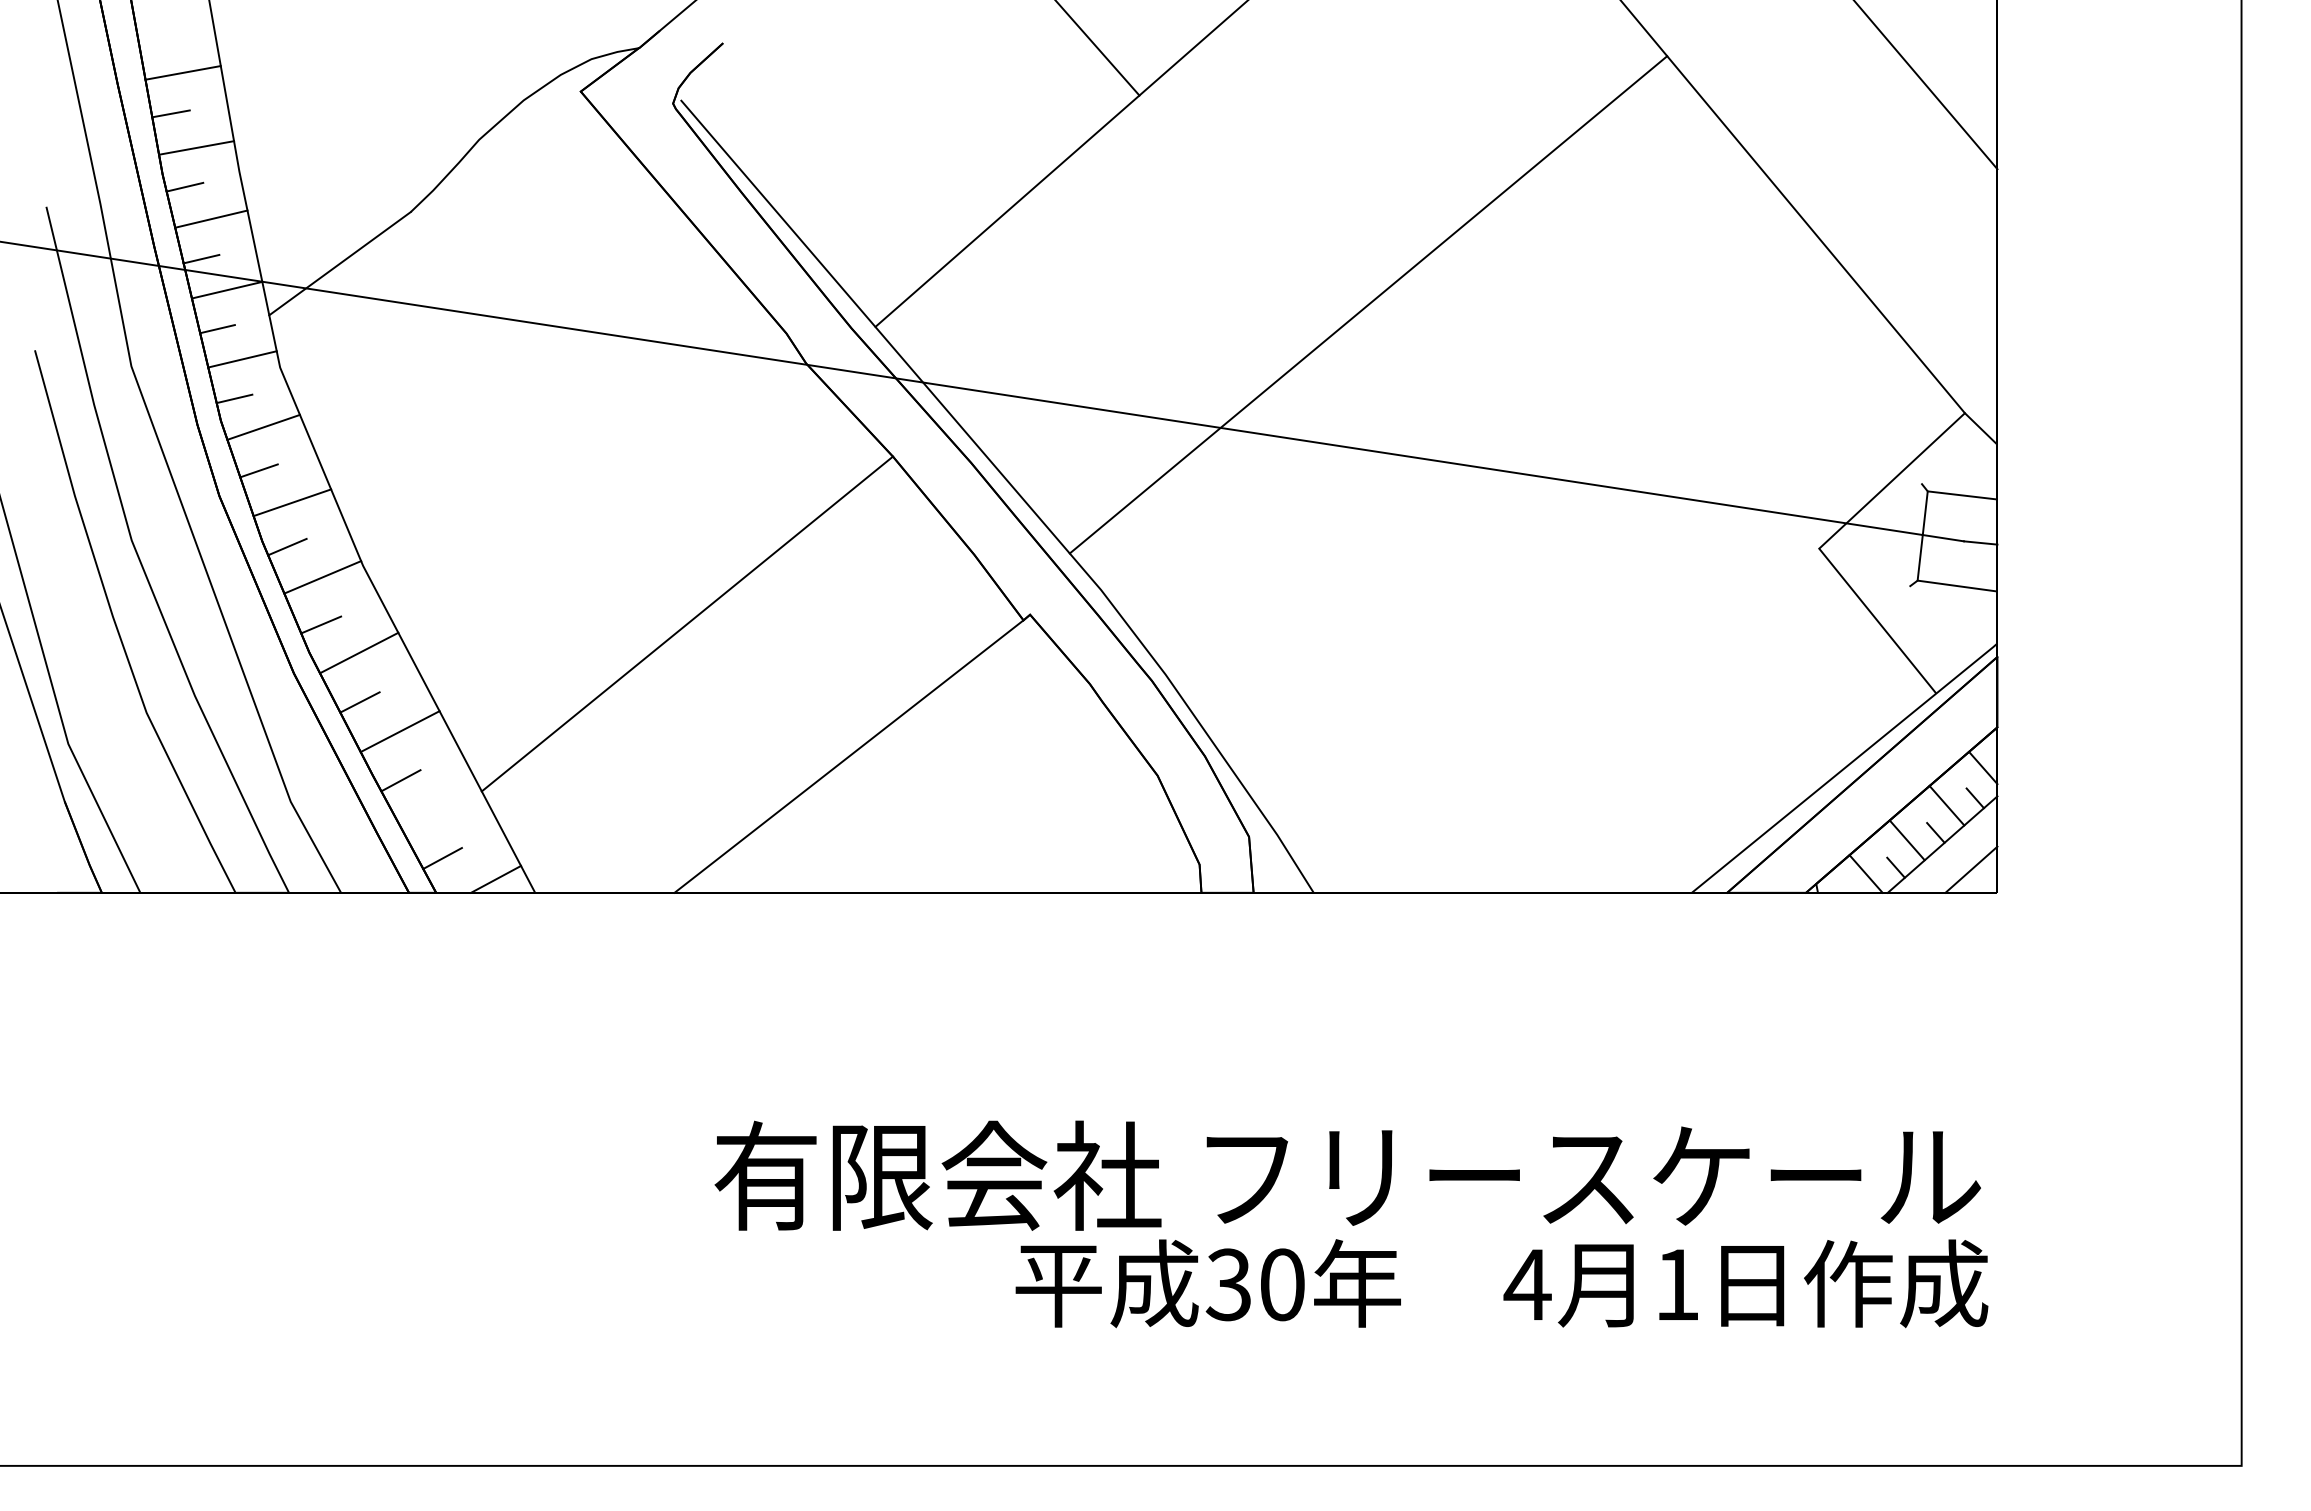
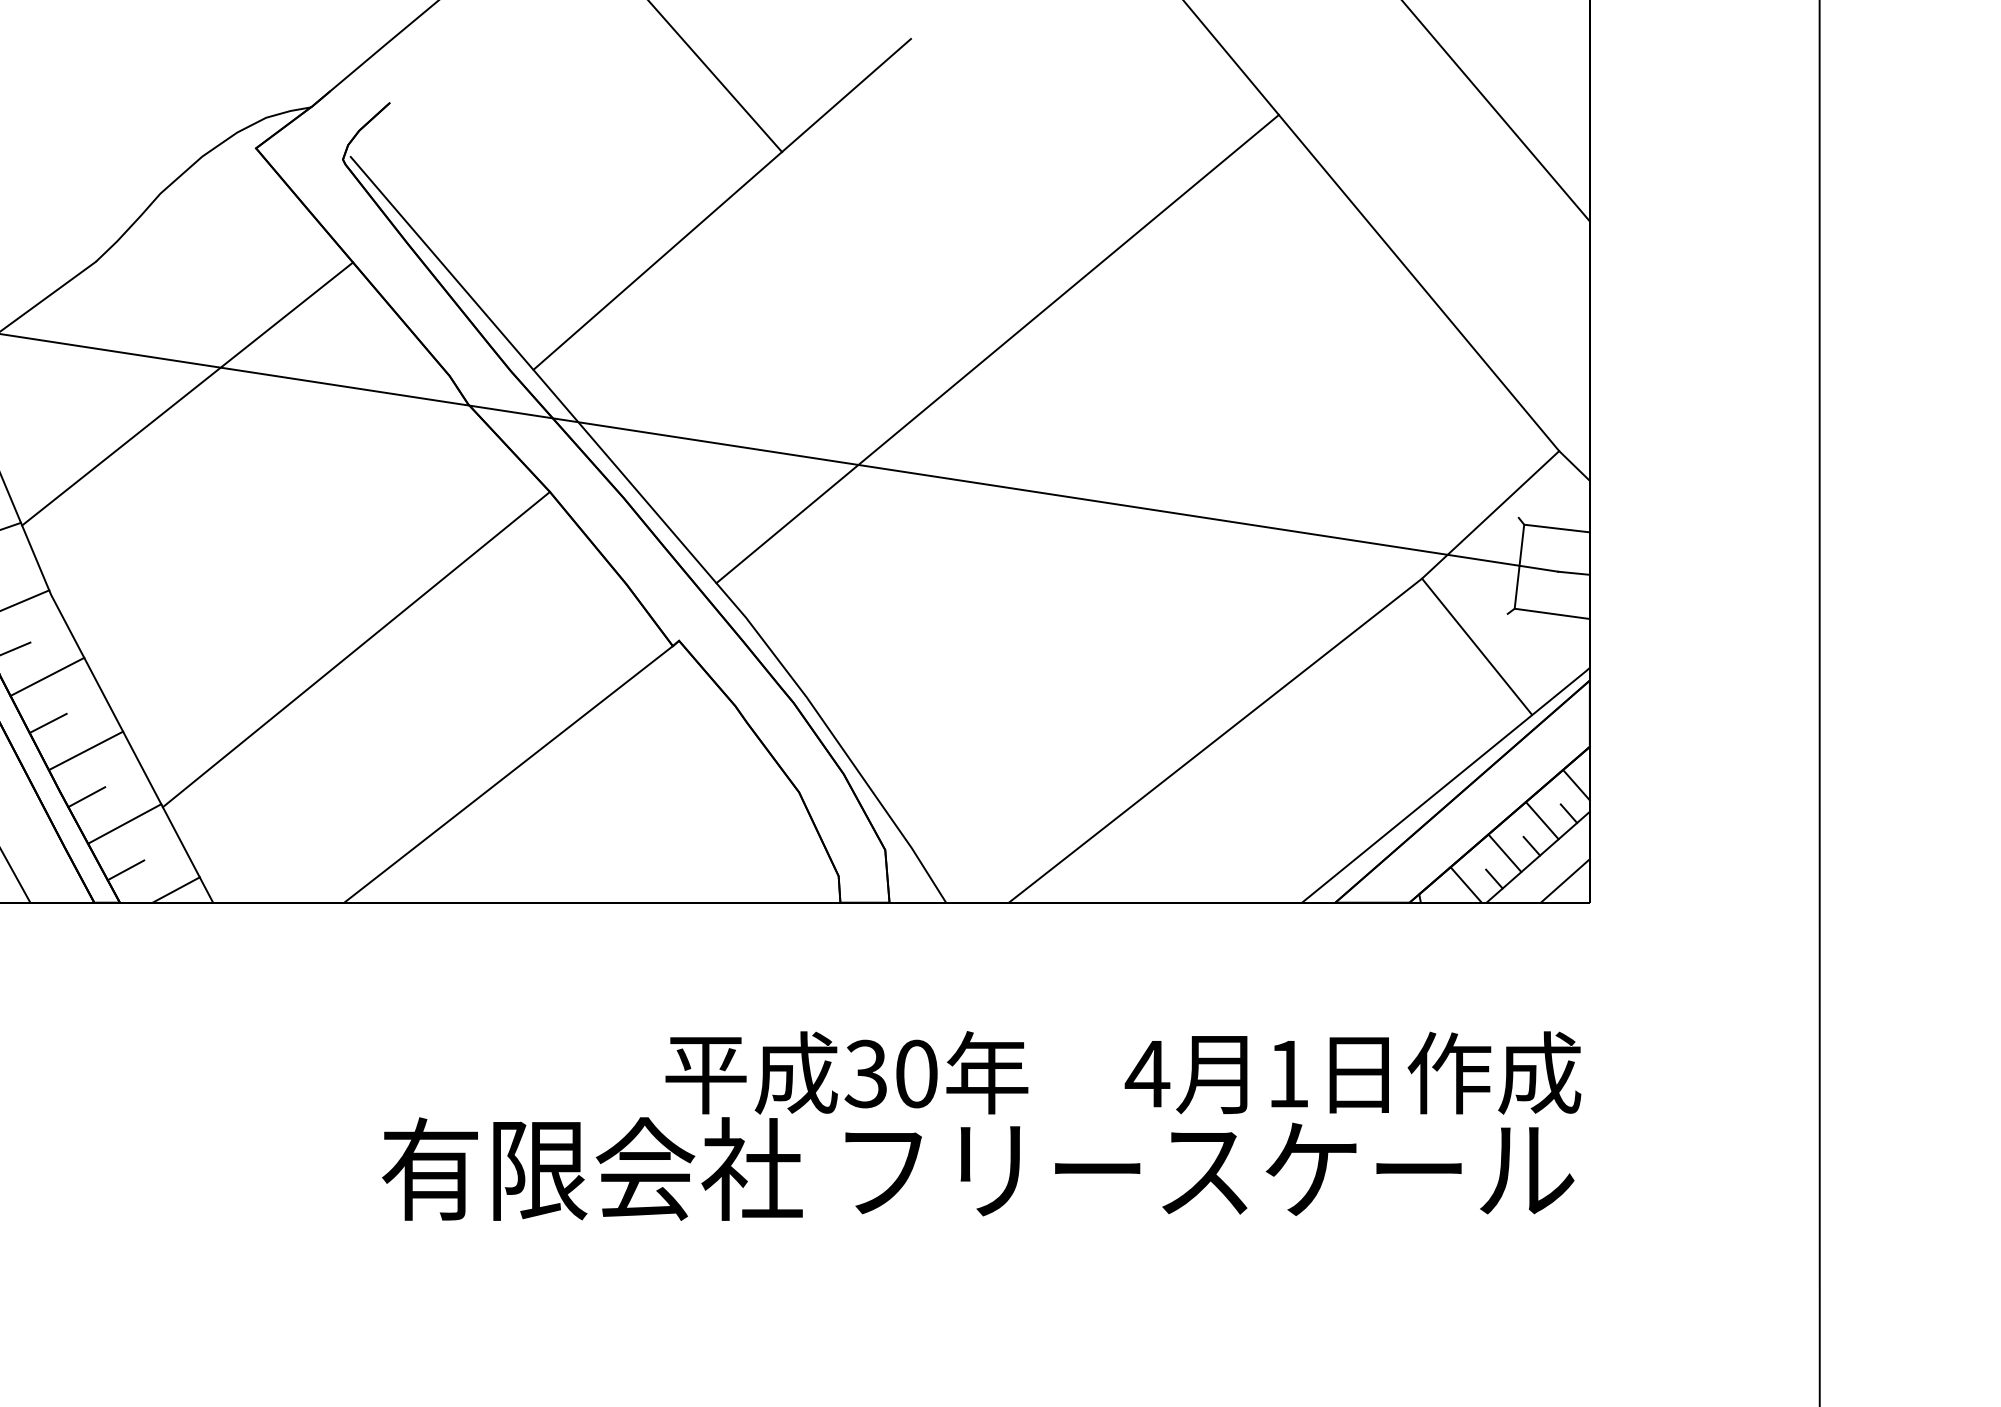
line: (507, 352) -> (187, 393), added
line: (1599, 720) -> (1215, 740), added
line: (441, 809) -> (124, 824), added
text: (1501, 1283) -> (1122, 1072), moved

